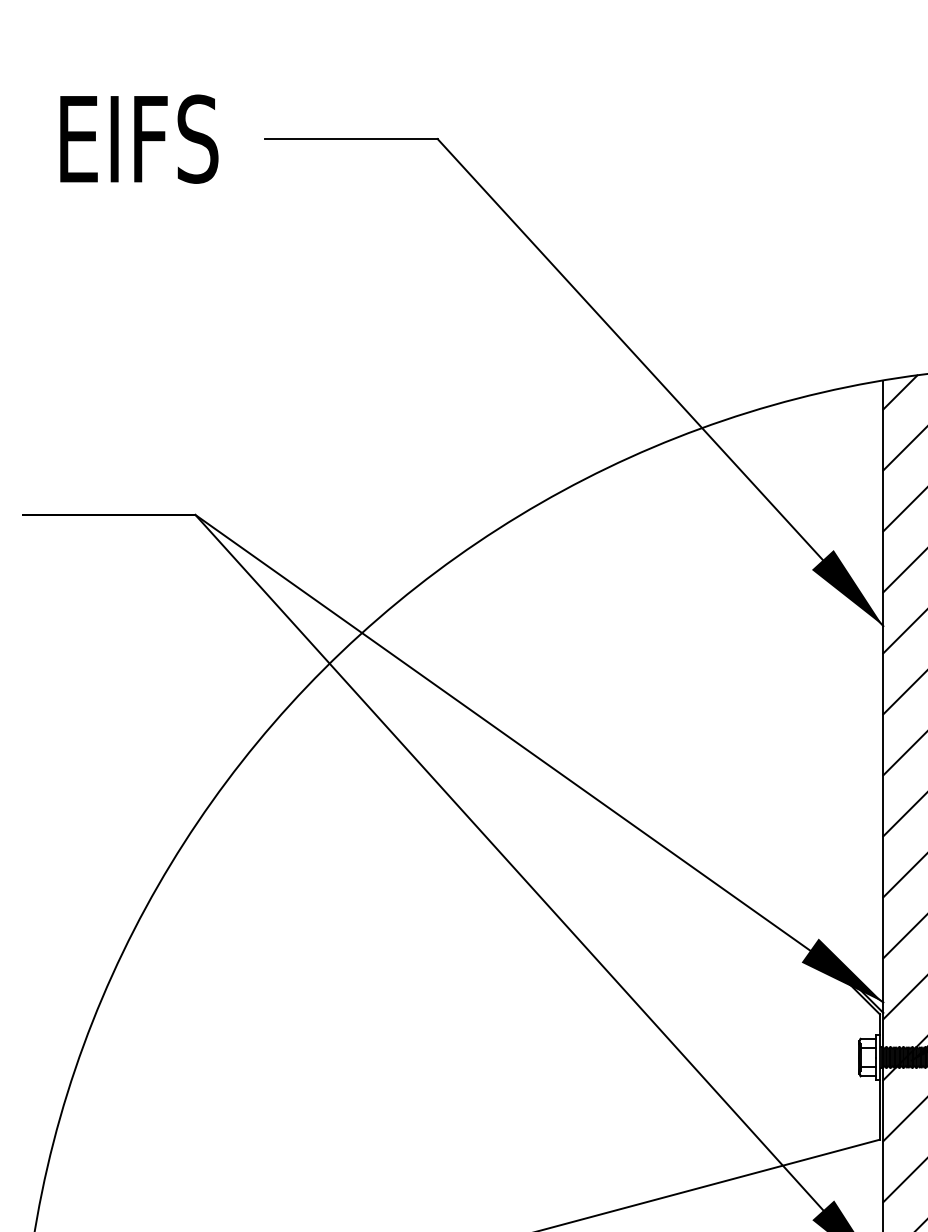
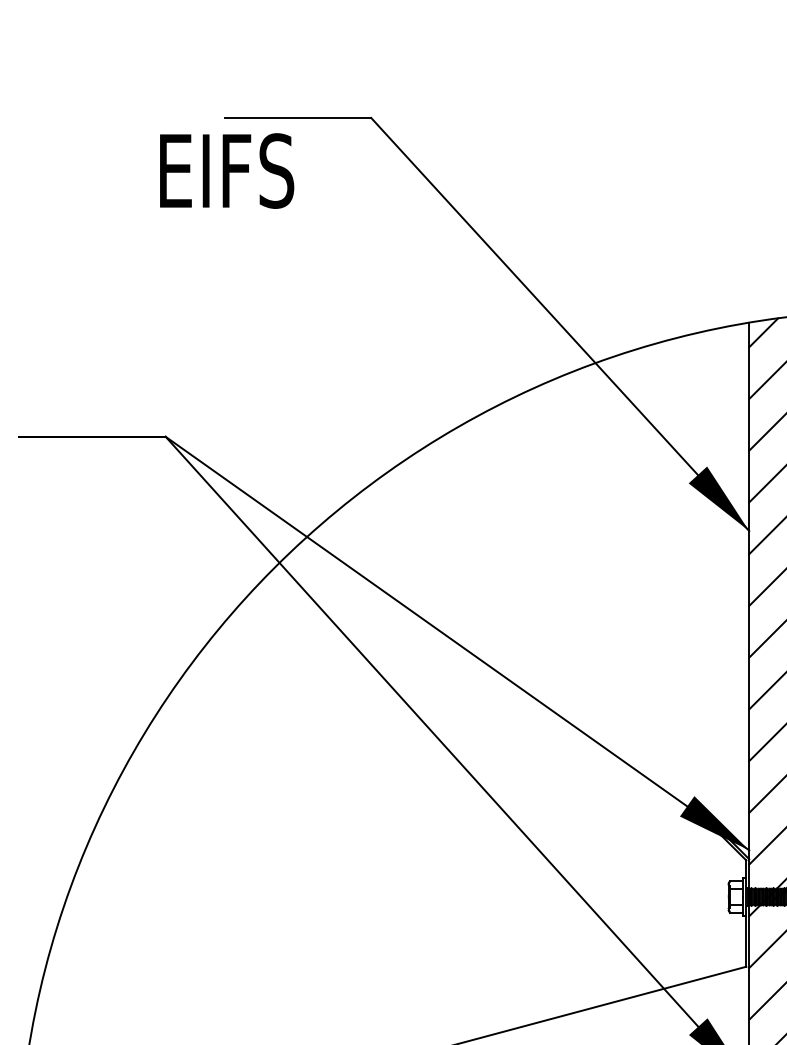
text: (139, 138) -> (227, 170), moved

